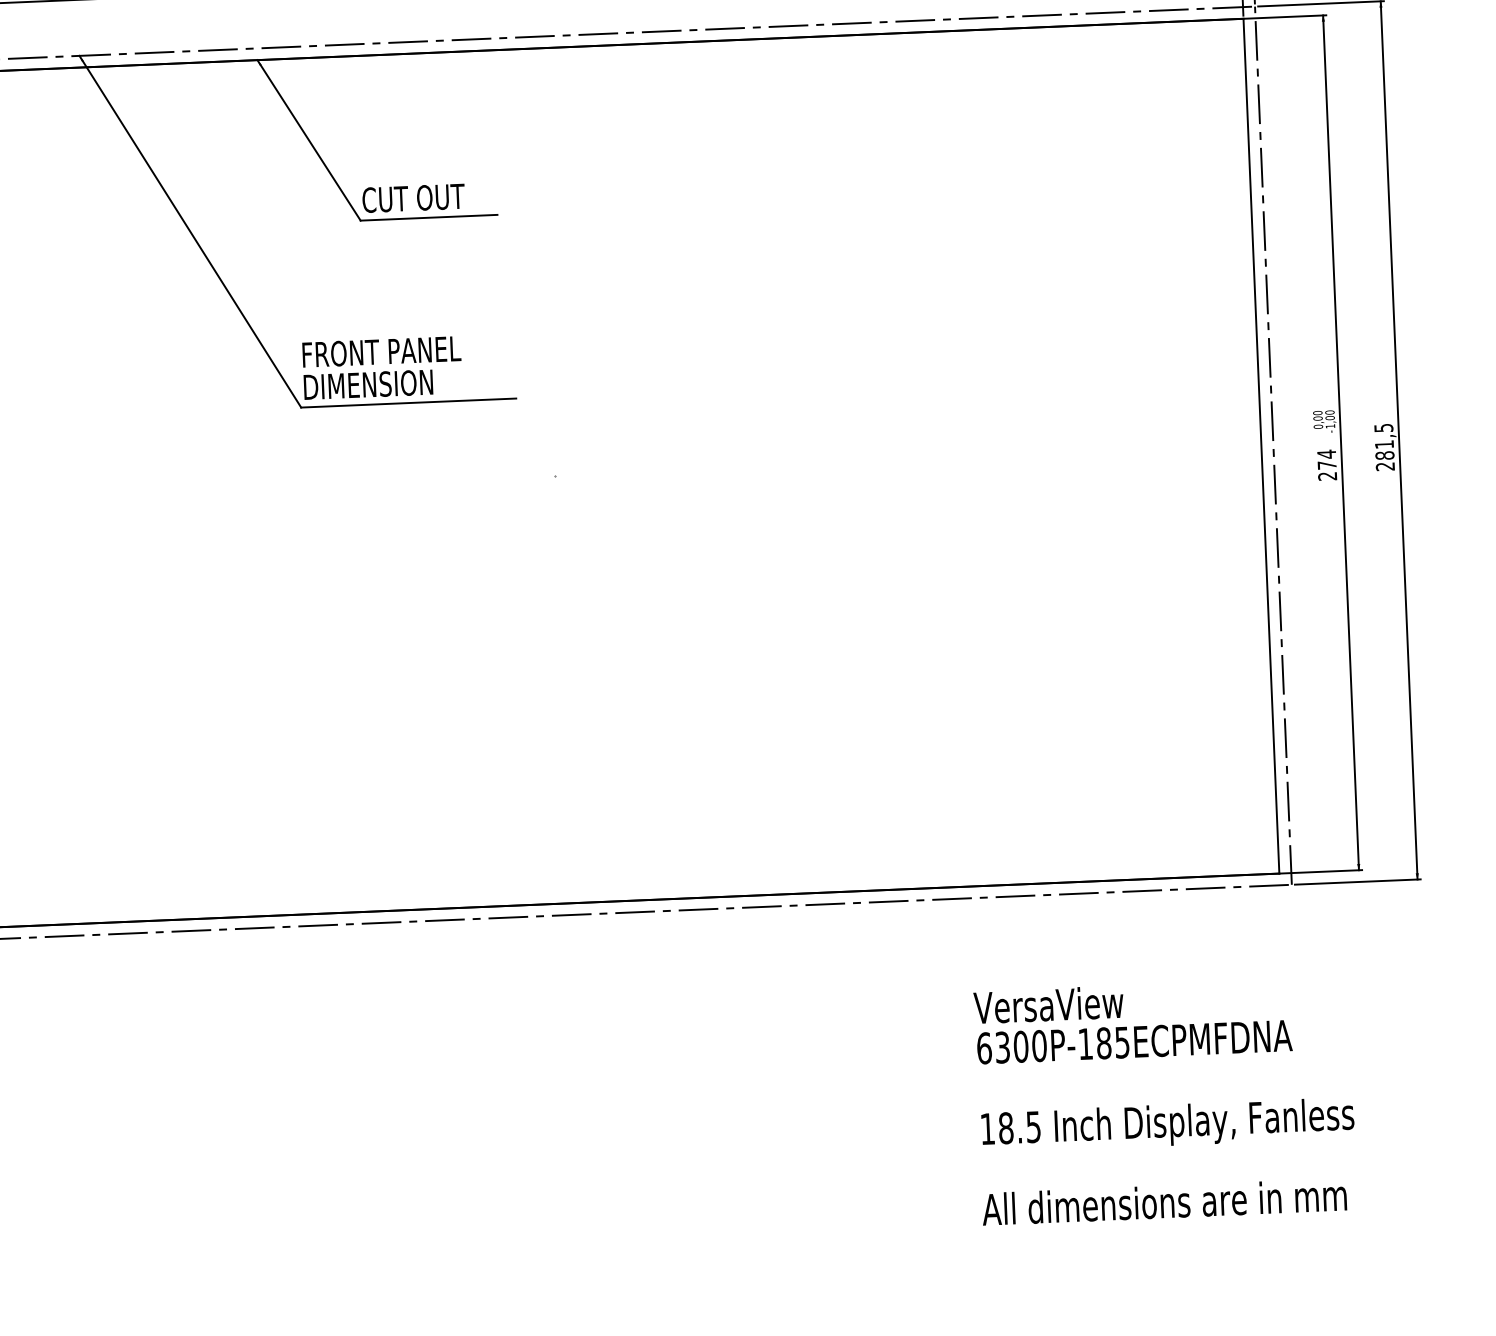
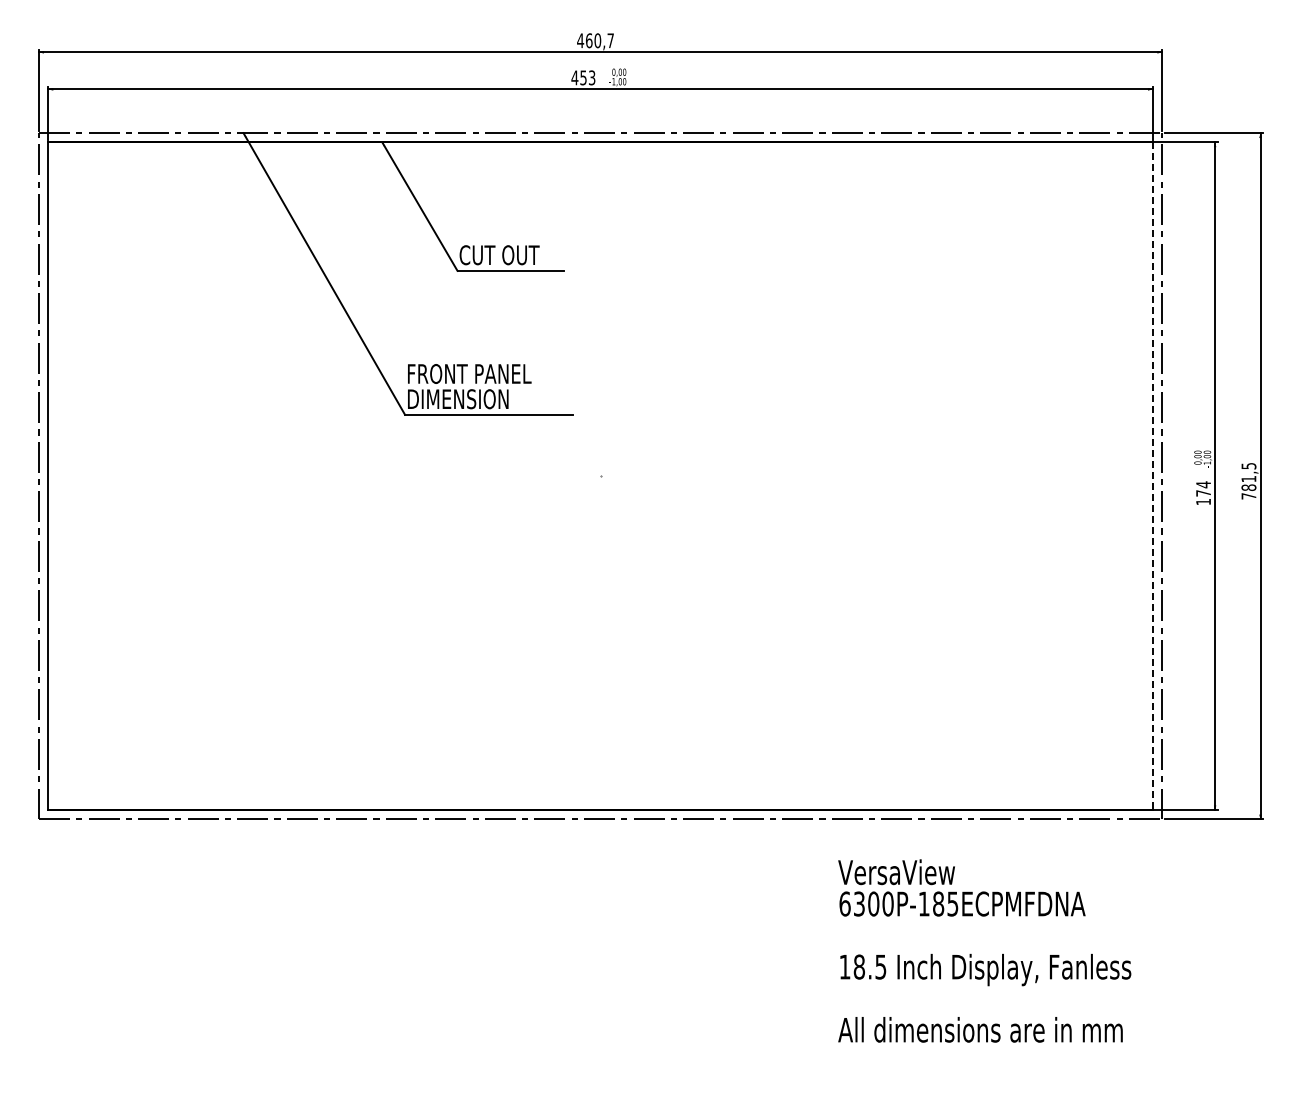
line: (1260, 446) -> (1152, 476), solid -> dashed
text: (1384, 466) -> (1248, 496), 281,5 -> 781,5
text: (1327, 476) -> (1203, 502), 274 -> 174
text: (1165, 1100) -> (984, 950), moved

